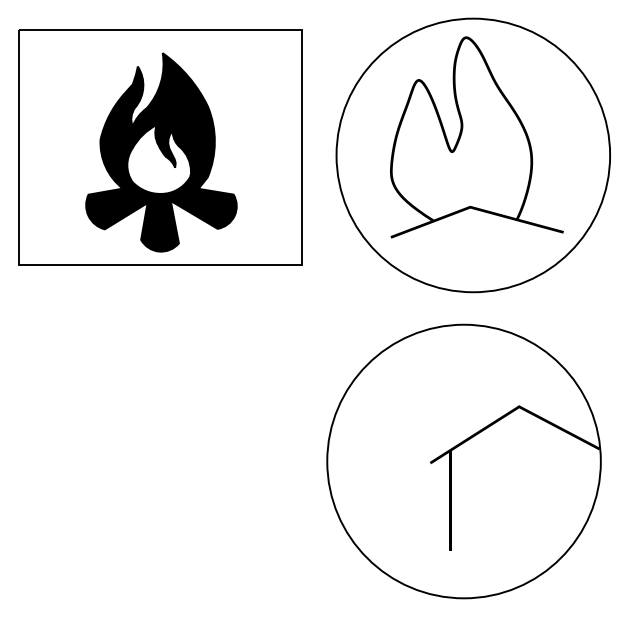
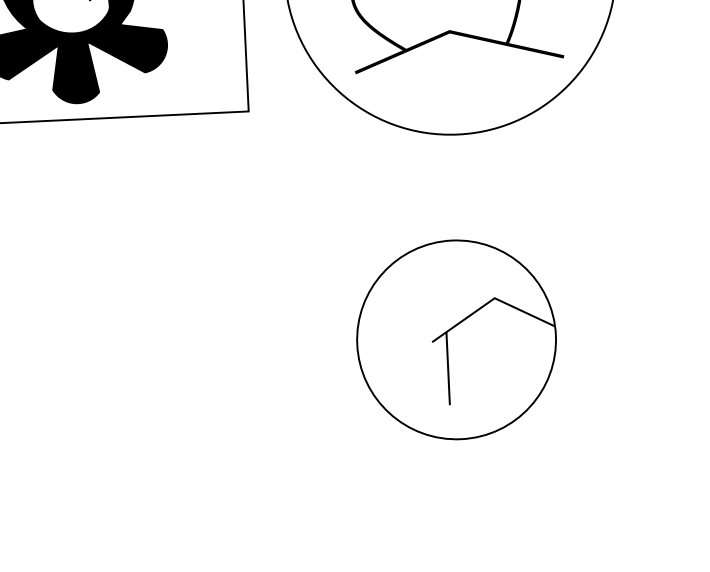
part: (463, 461) -> (455, 339), size x0.6

